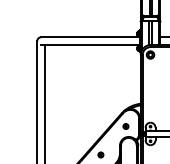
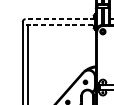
line: (90, 37) -> (60, 19), solid -> dashed
line: (91, 45) -> (61, 25), solid -> dashed

